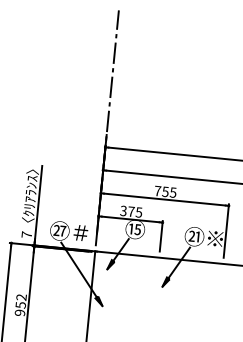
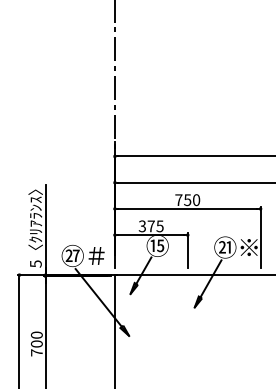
text: (173, 192) -> (196, 199), 755 -> 750
text: (26, 234) -> (35, 263), 7 -> 5
text: (20, 304) -> (36, 343), 952 -> 700

